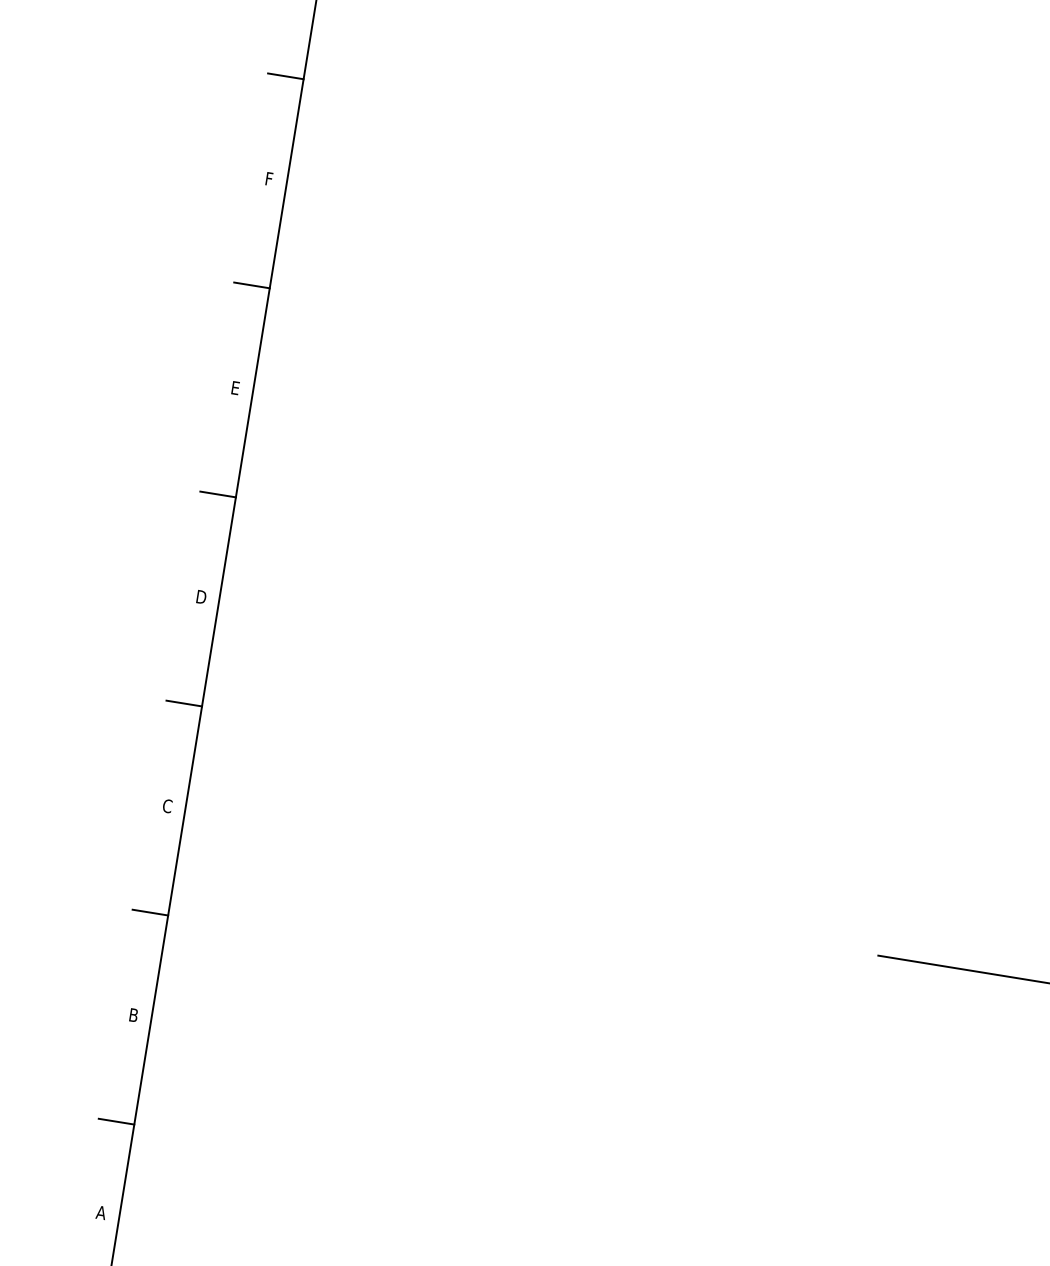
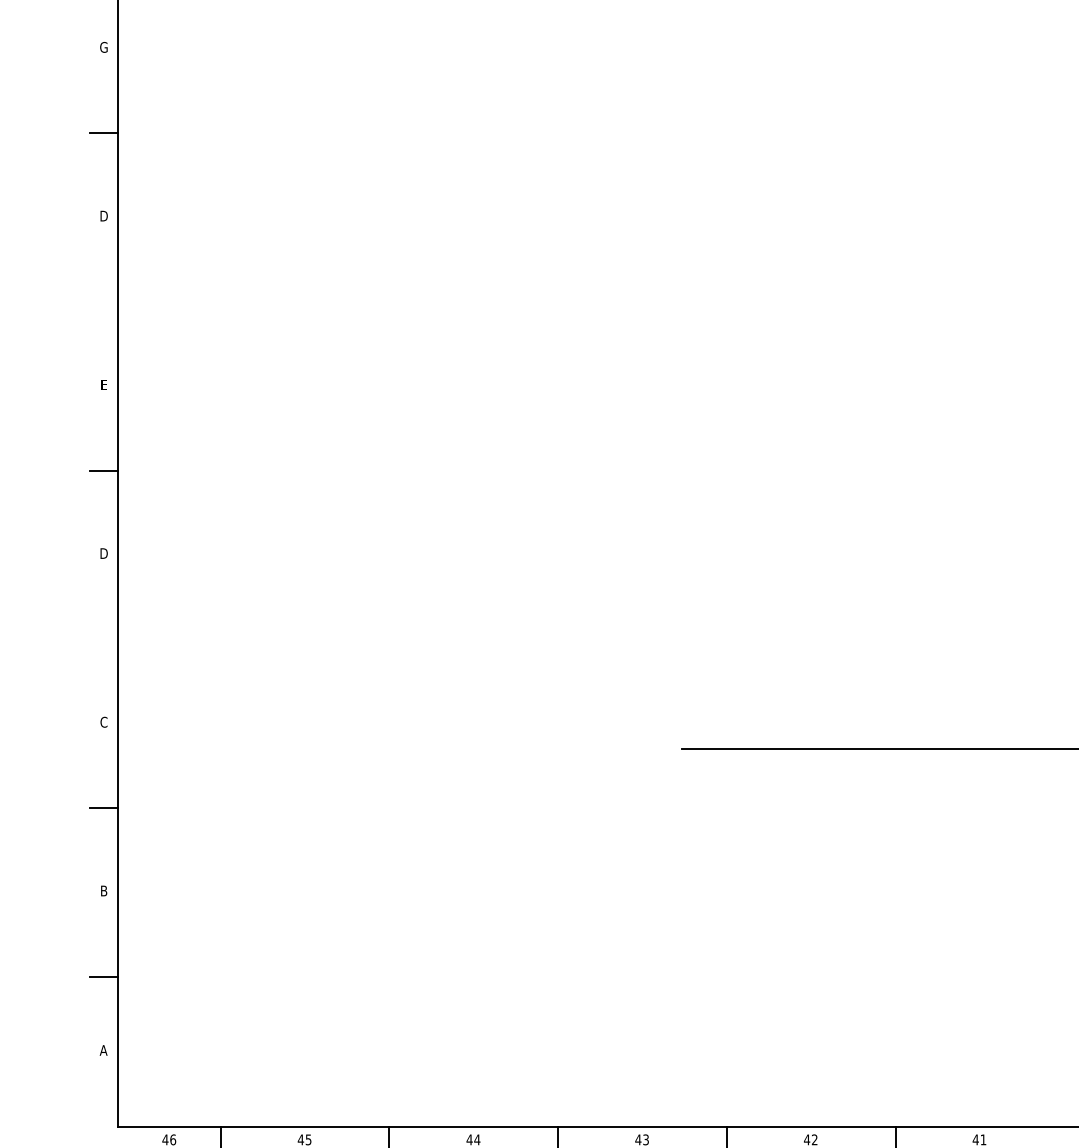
text: (268, 178) -> (103, 215), F -> D
line: (251, 285) -> (103, 302), removed
line: (183, 703) -> (103, 639), removed

